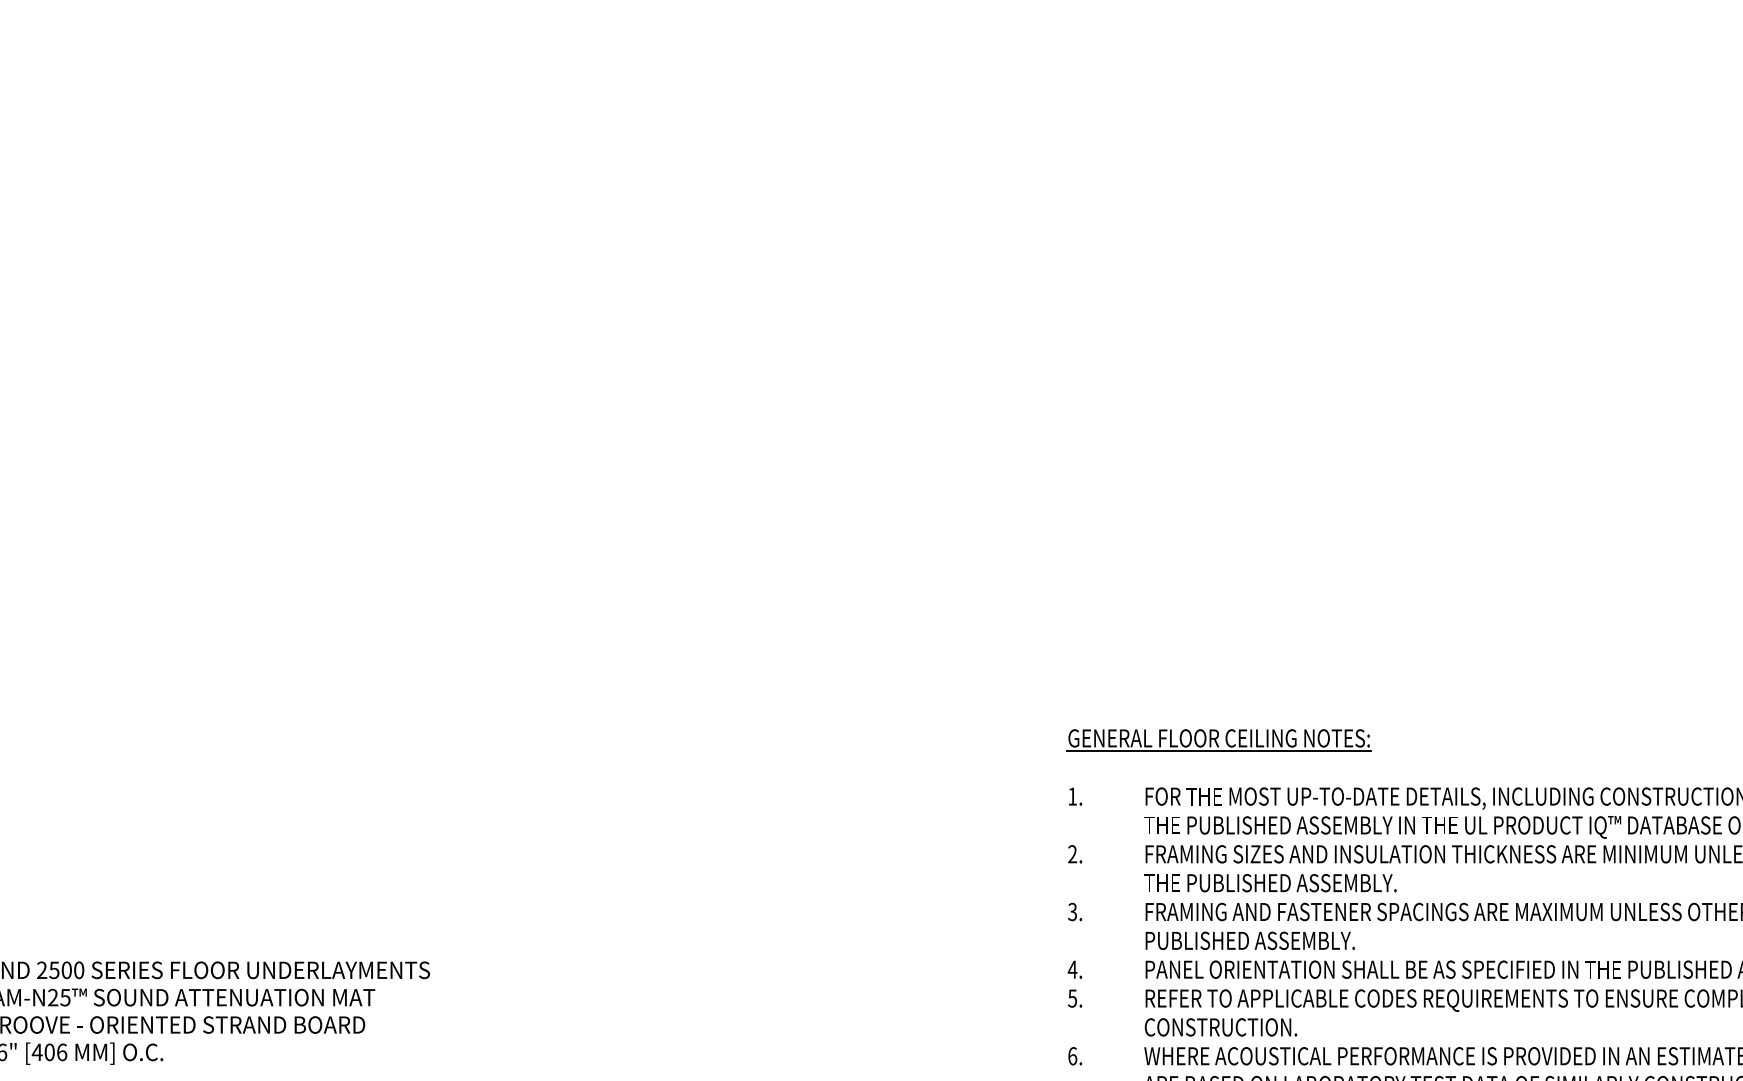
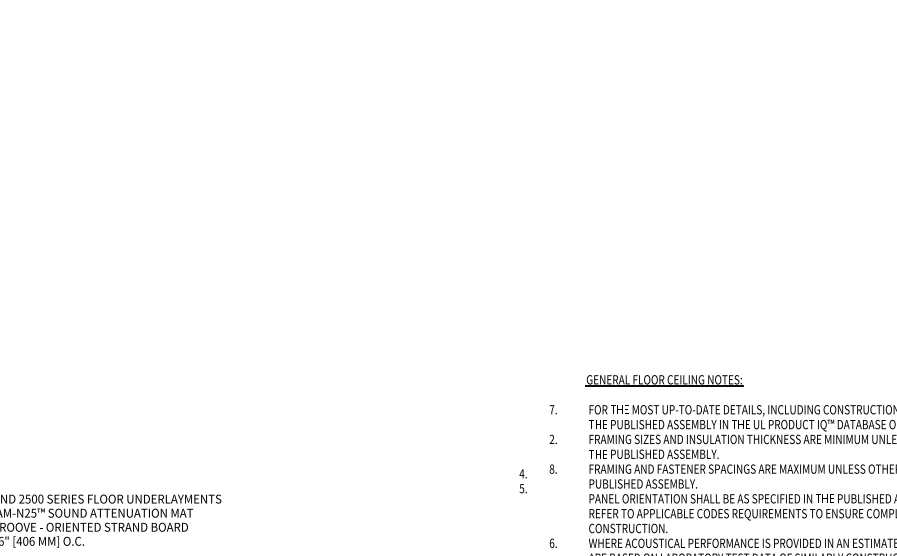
part: (1219, 739) -> (664, 380), moved
text: (1071, 796) -> (551, 409), 1. -> 7.
text: (1071, 910) -> (551, 468), 3. -> 8.
text: (1073, 984) -> (522, 481), moved

